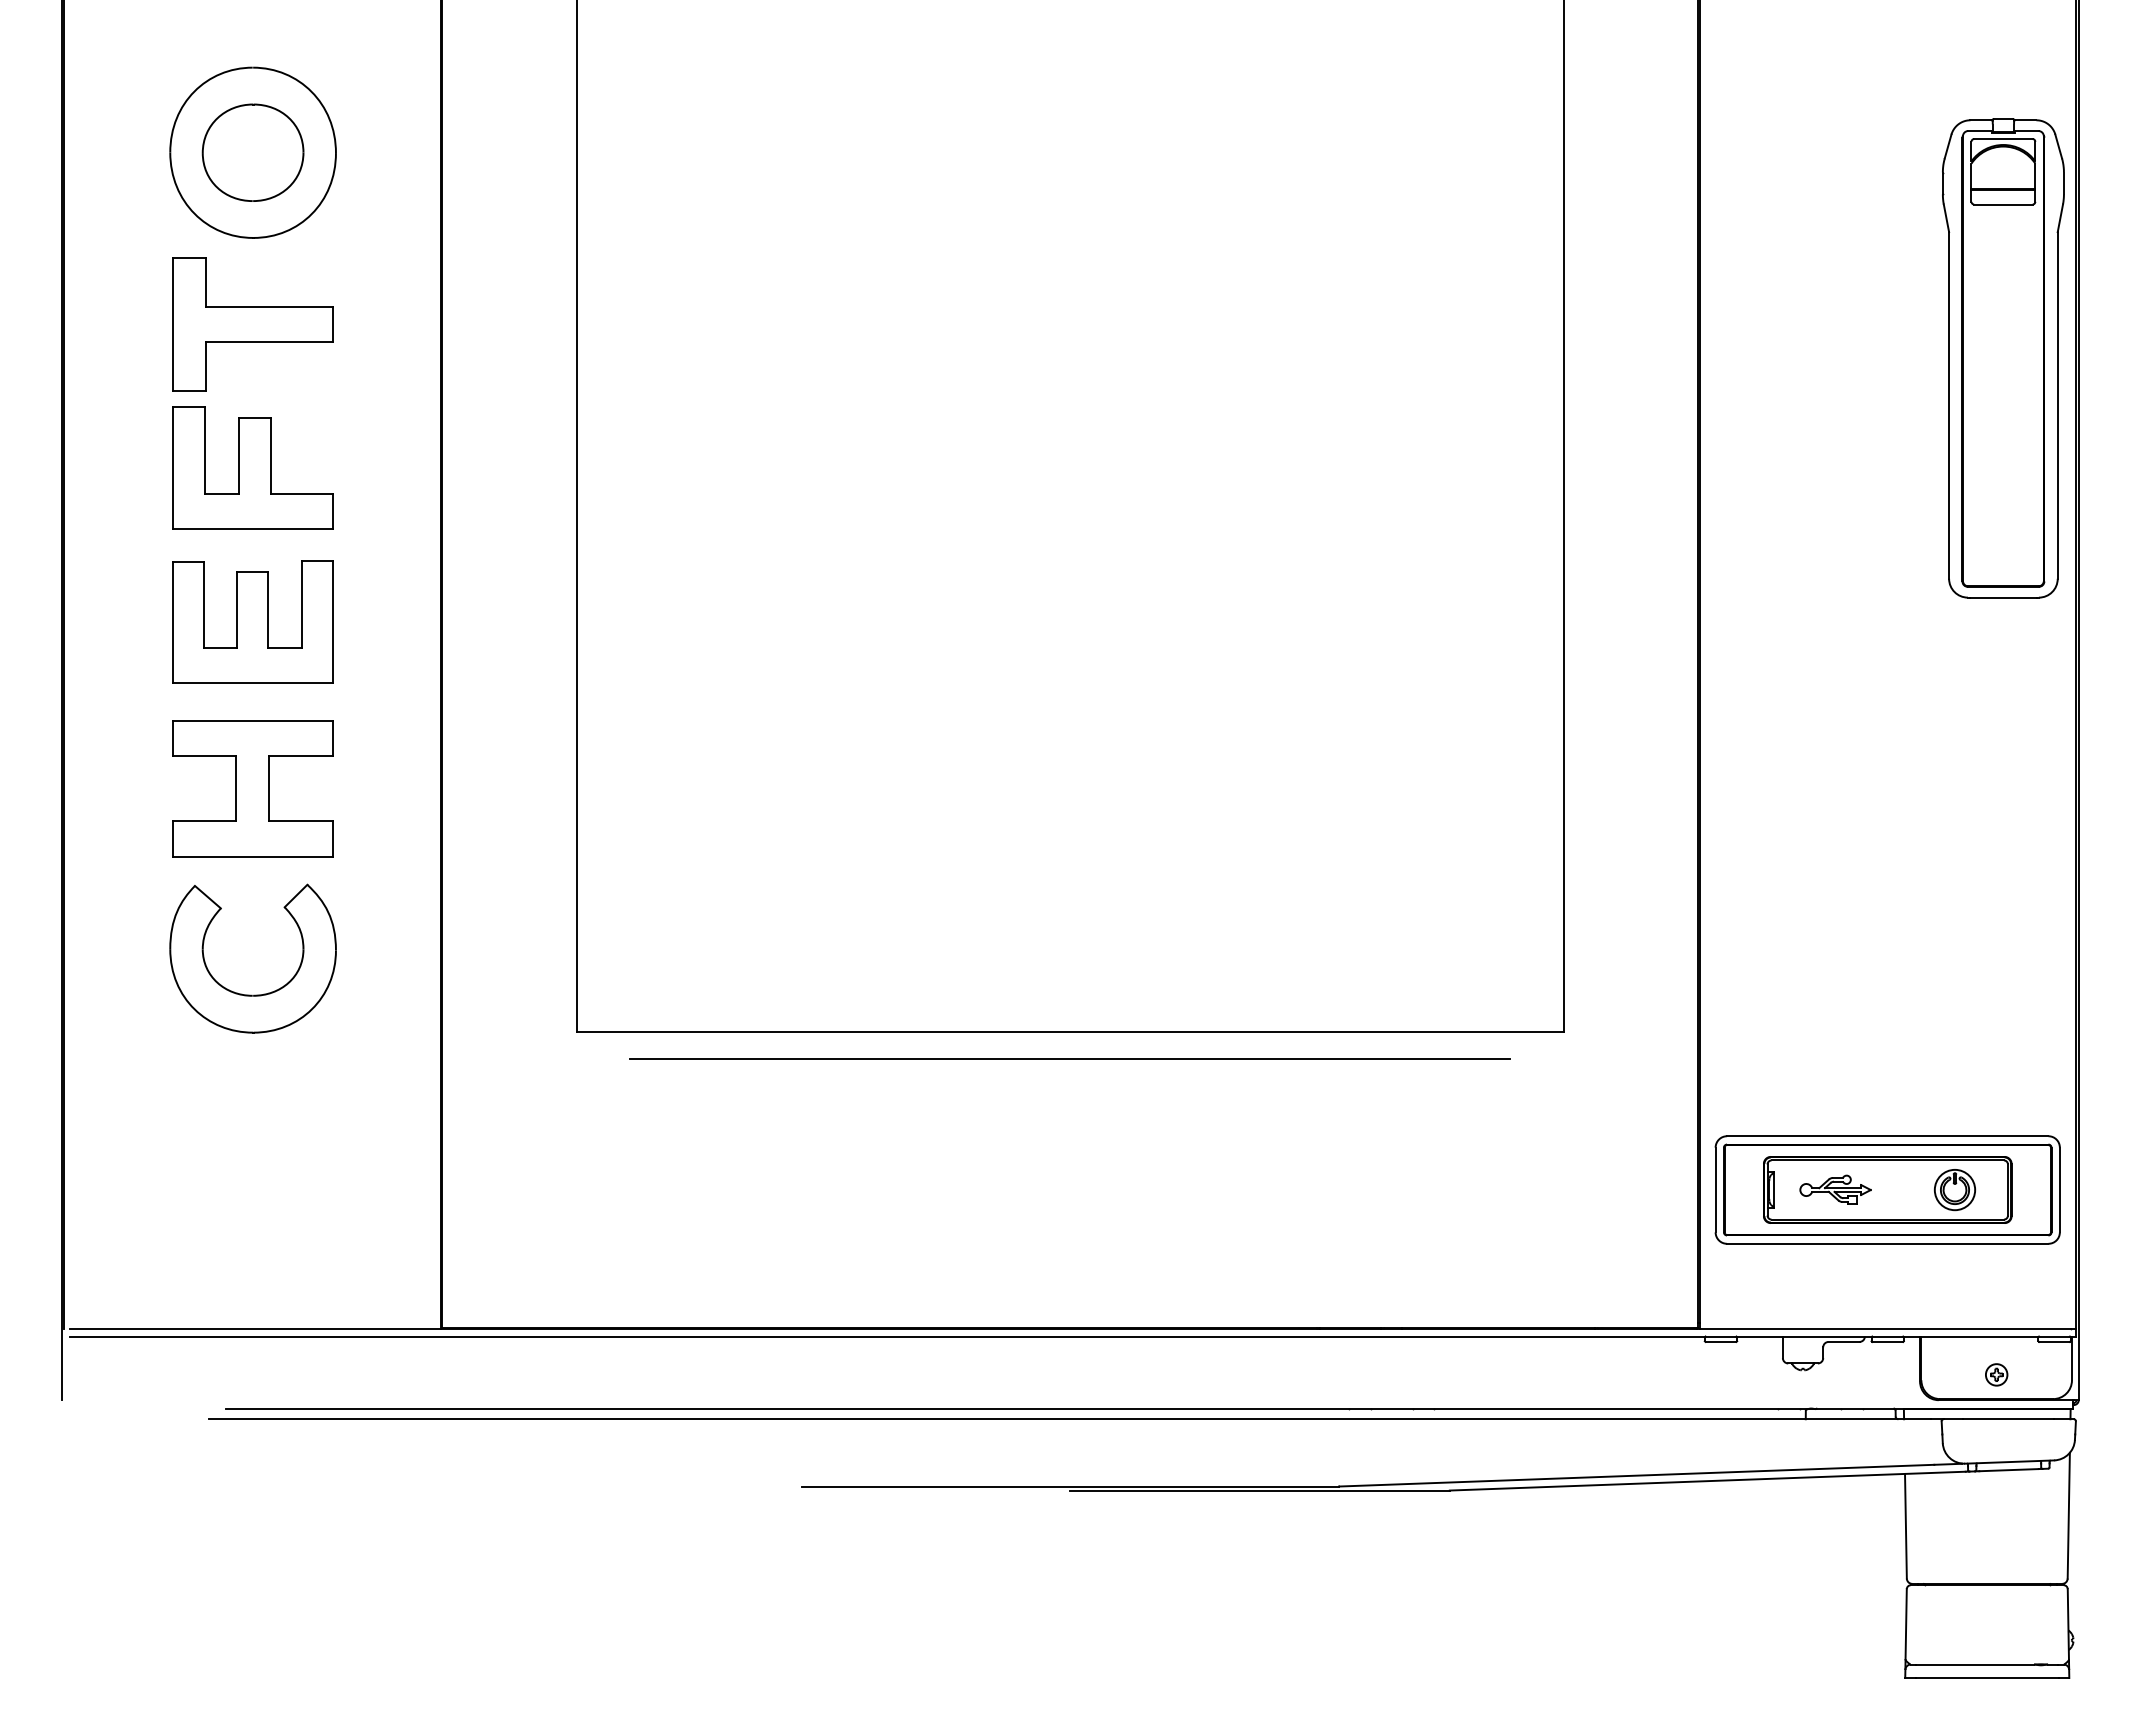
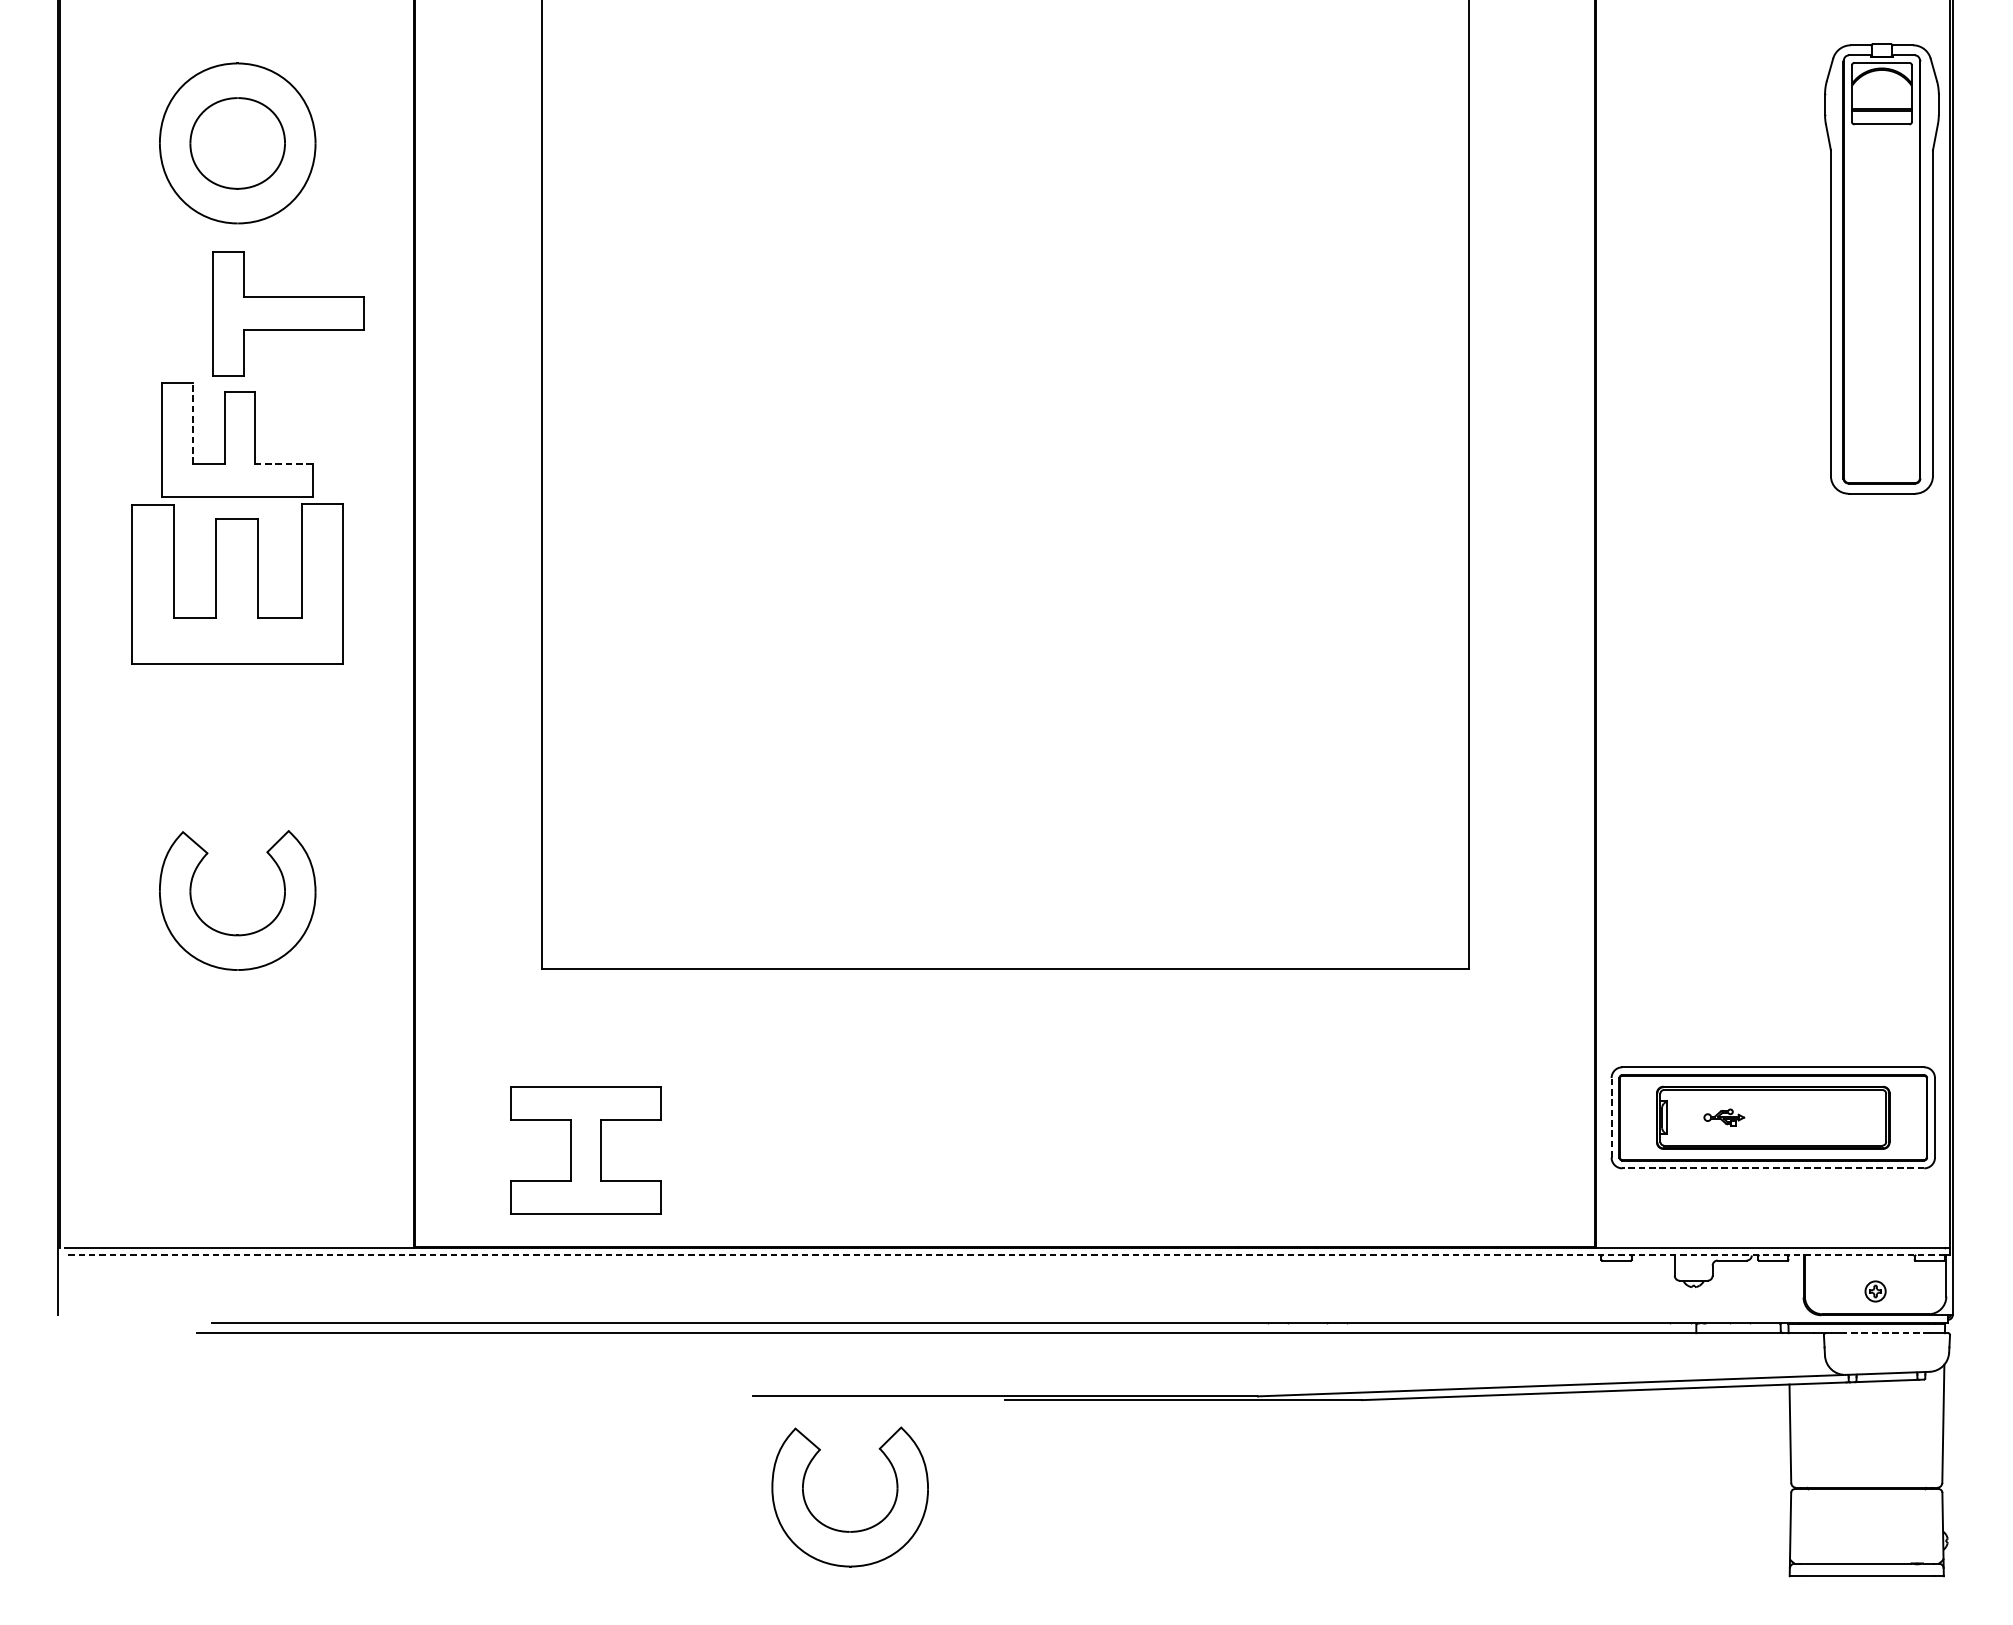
part: (252, 324) -> (287, 314), moved
part: (2003, 358) -> (1882, 269), moved
line: (205, 450) -> (192, 423), solid -> dashed
line: (301, 494) -> (283, 464), solid -> dashed
part: (252, 621) -> (237, 583), size x1.4
part: (252, 788) -> (585, 1150), moved
line: (1069, 1059) -> (1004, 995), removed
line: (1715, 1189) -> (1611, 1117), solid -> dashed
part: (1835, 1189) -> (1724, 1117), size x0.6
part: (1954, 1190) -> (1835, 1118), removed
line: (1887, 1243) -> (1773, 1168), solid -> dashed
line: (1069, 1336) -> (1004, 1255), solid -> dashed
line: (2008, 1419) -> (1886, 1333), solid -> dashed
part: (903, 1629) -> (848, 1530), added

